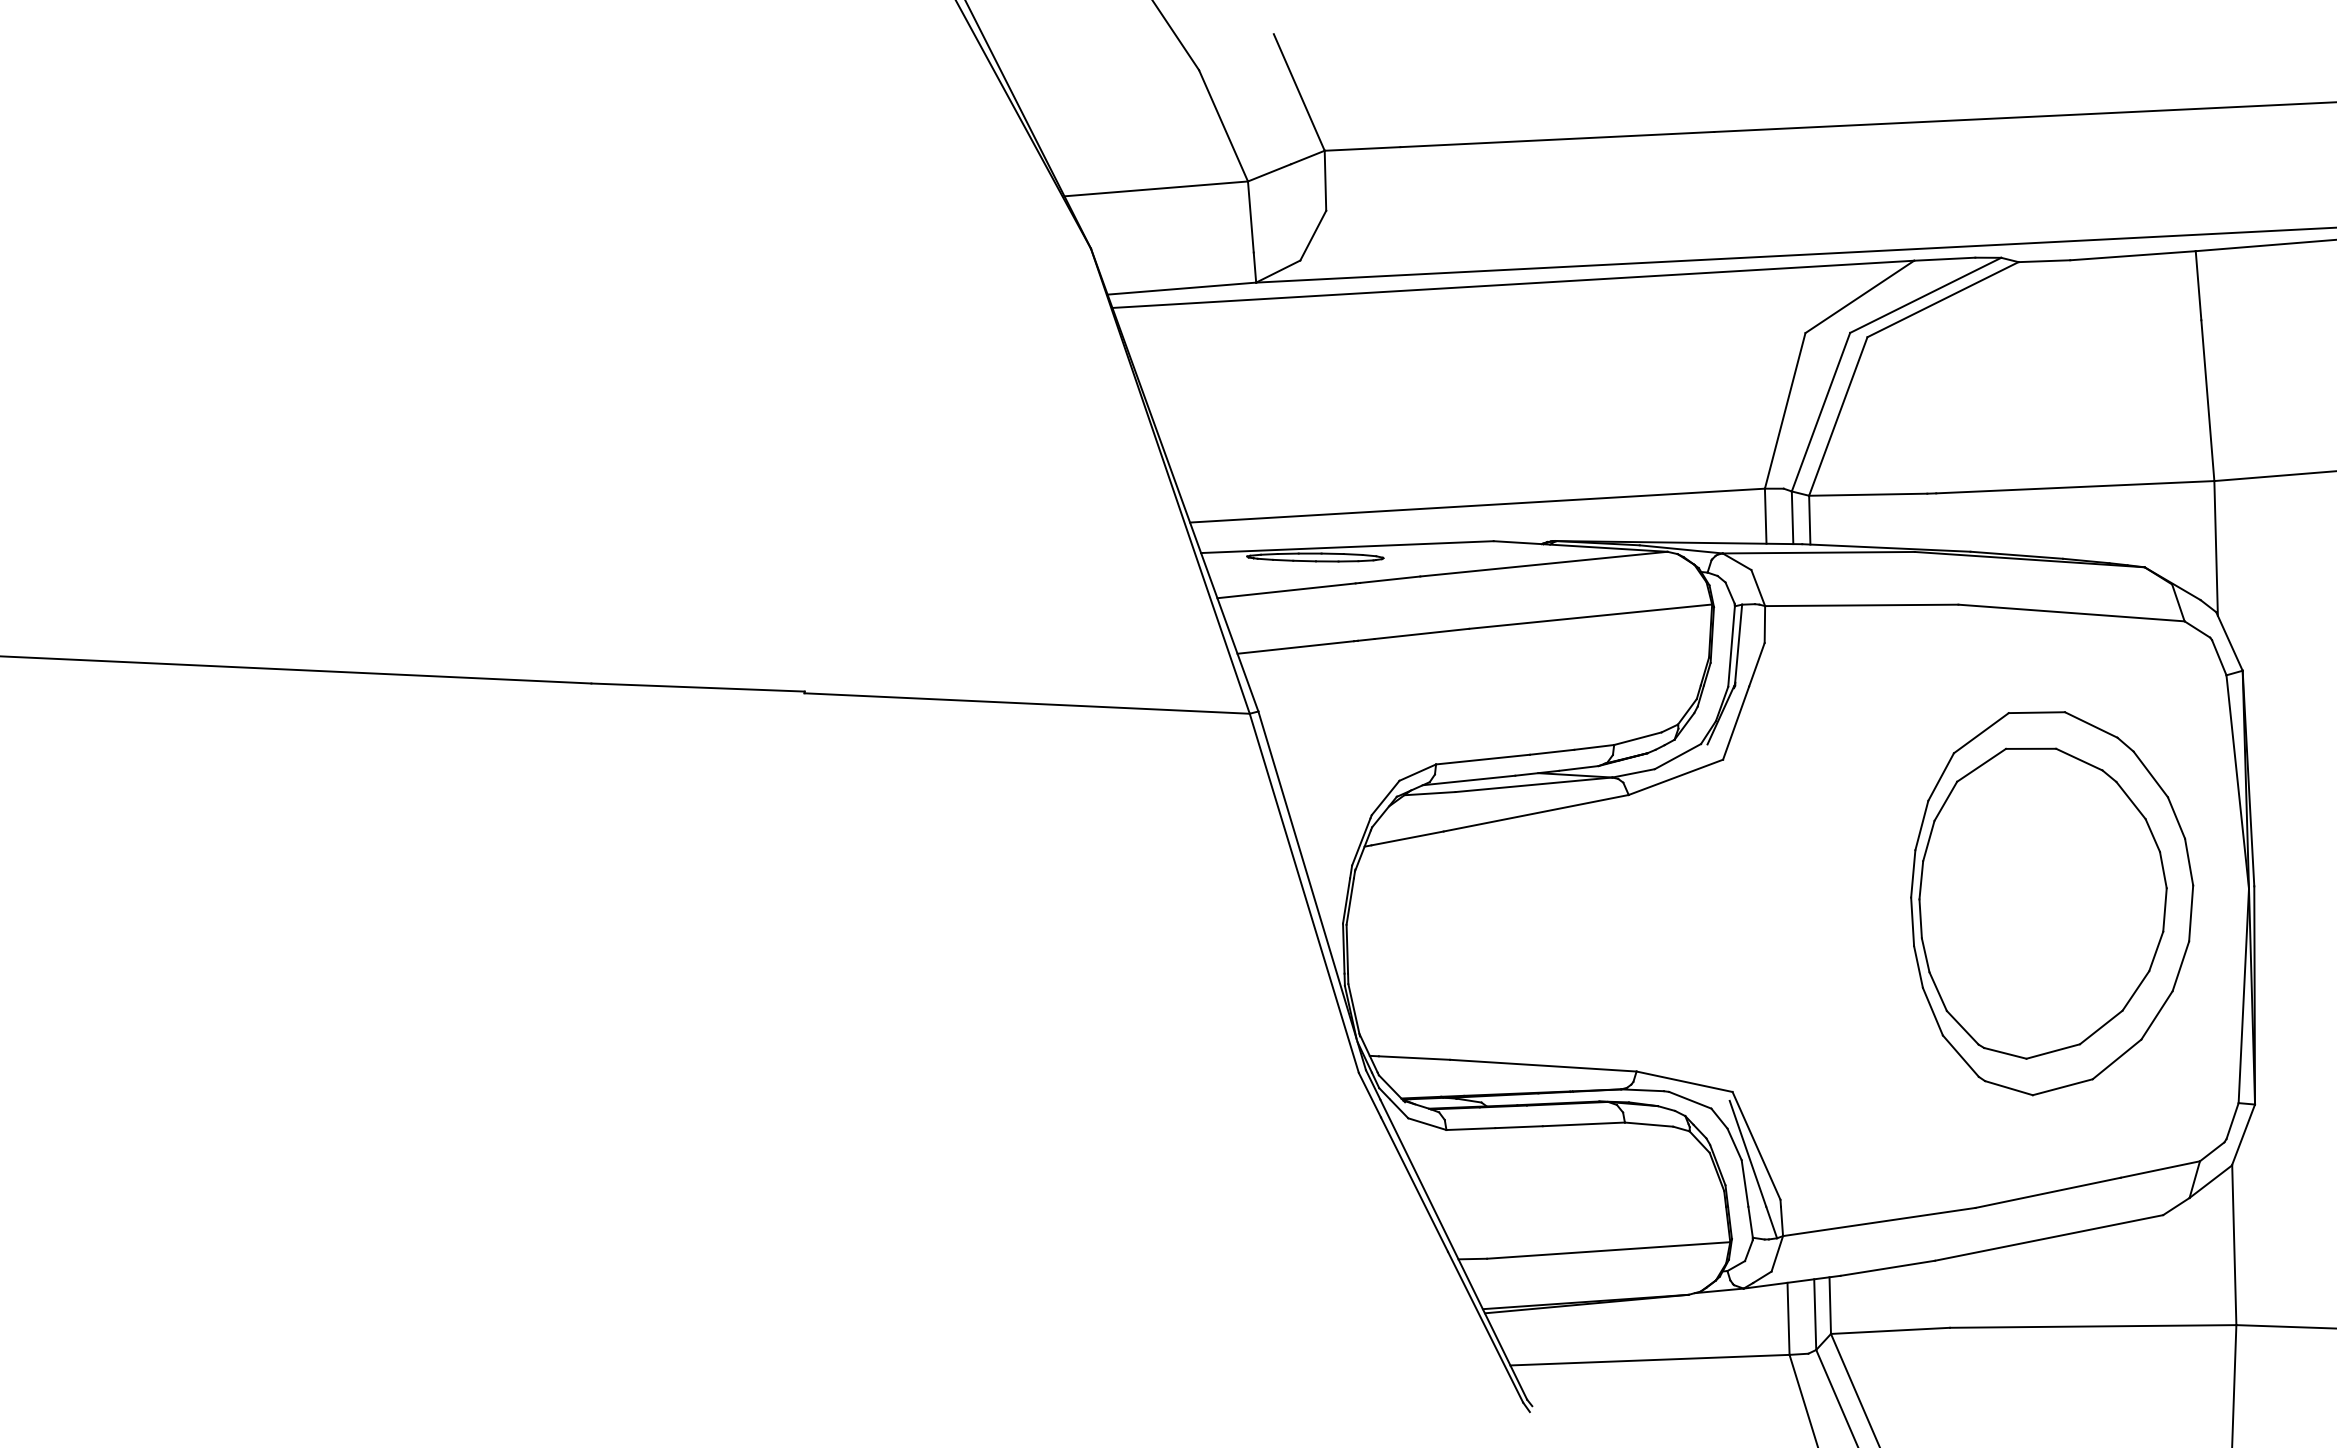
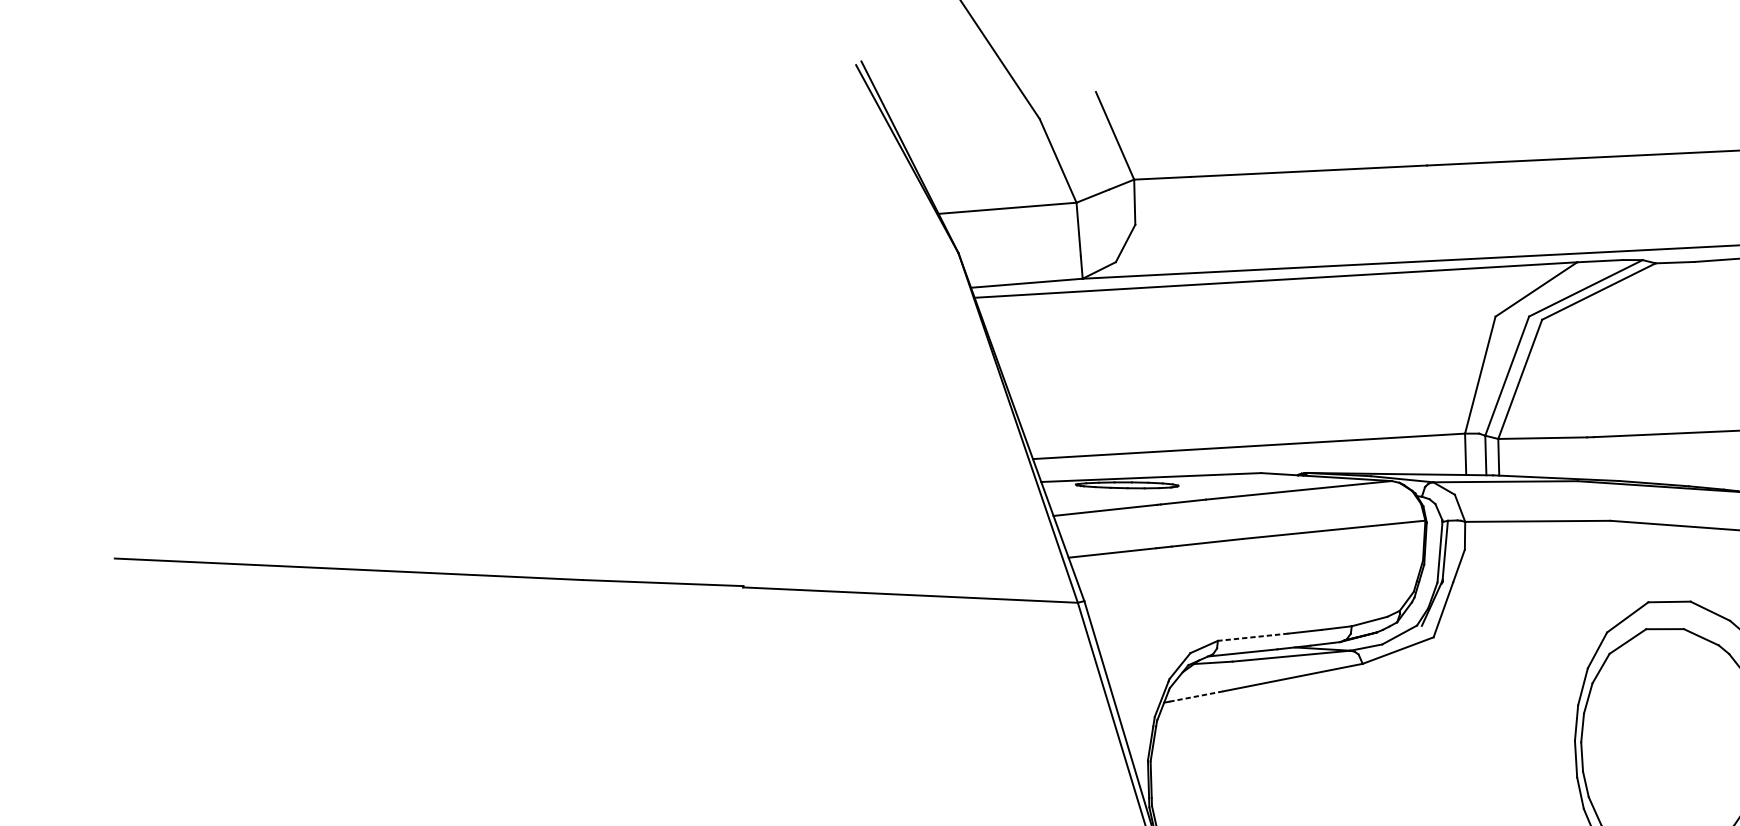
line: (1482, 759) -> (1252, 637), solid -> dashed
line: (1407, 838) -> (1196, 696), solid -> dashed

